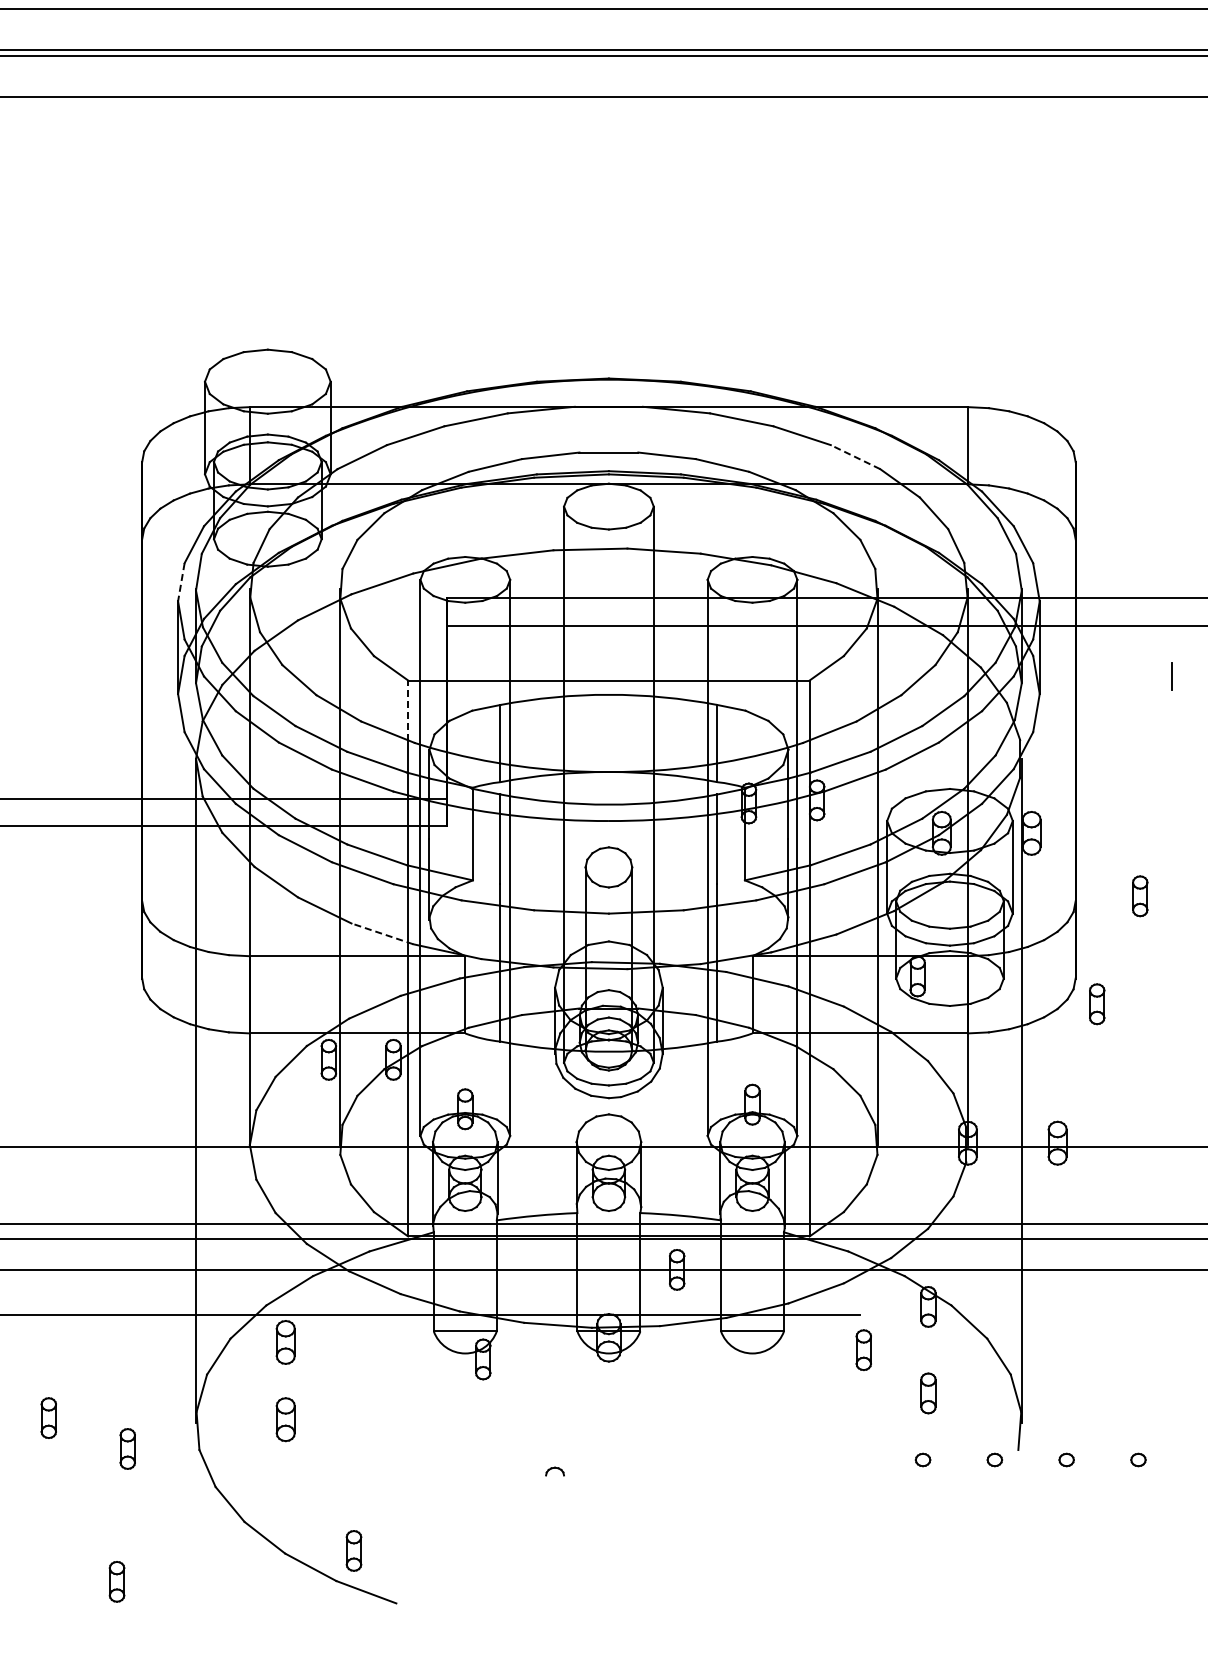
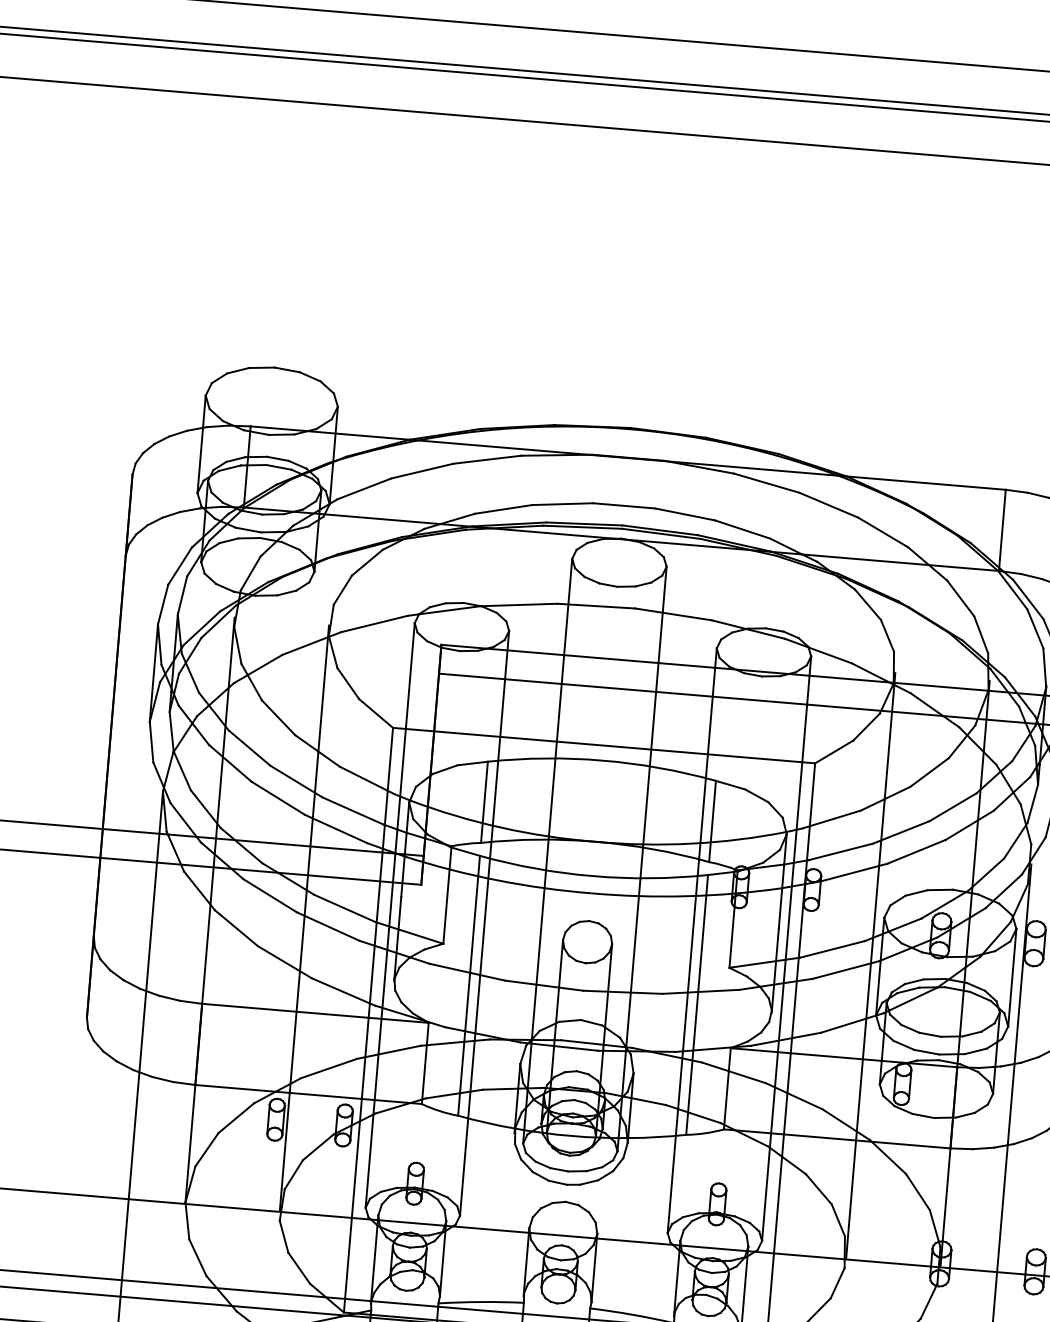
line: (855, 456) -> (883, 531), dashed -> solid
line: (181, 582) -> (163, 604), dashed -> solid
line: (408, 710) -> (390, 759), dashed -> solid
line: (382, 933) -> (343, 991), dashed -> solid

